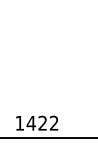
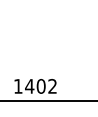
text: (42, 122) -> (40, 85), 1422 -> 1402

